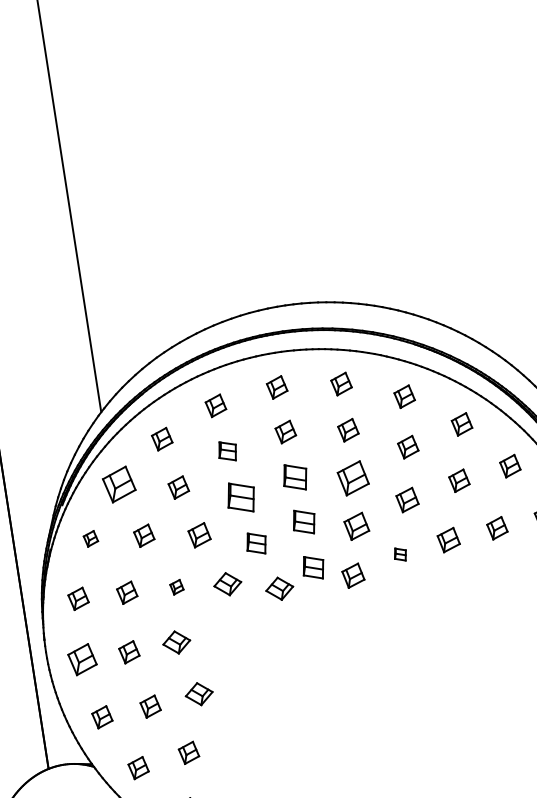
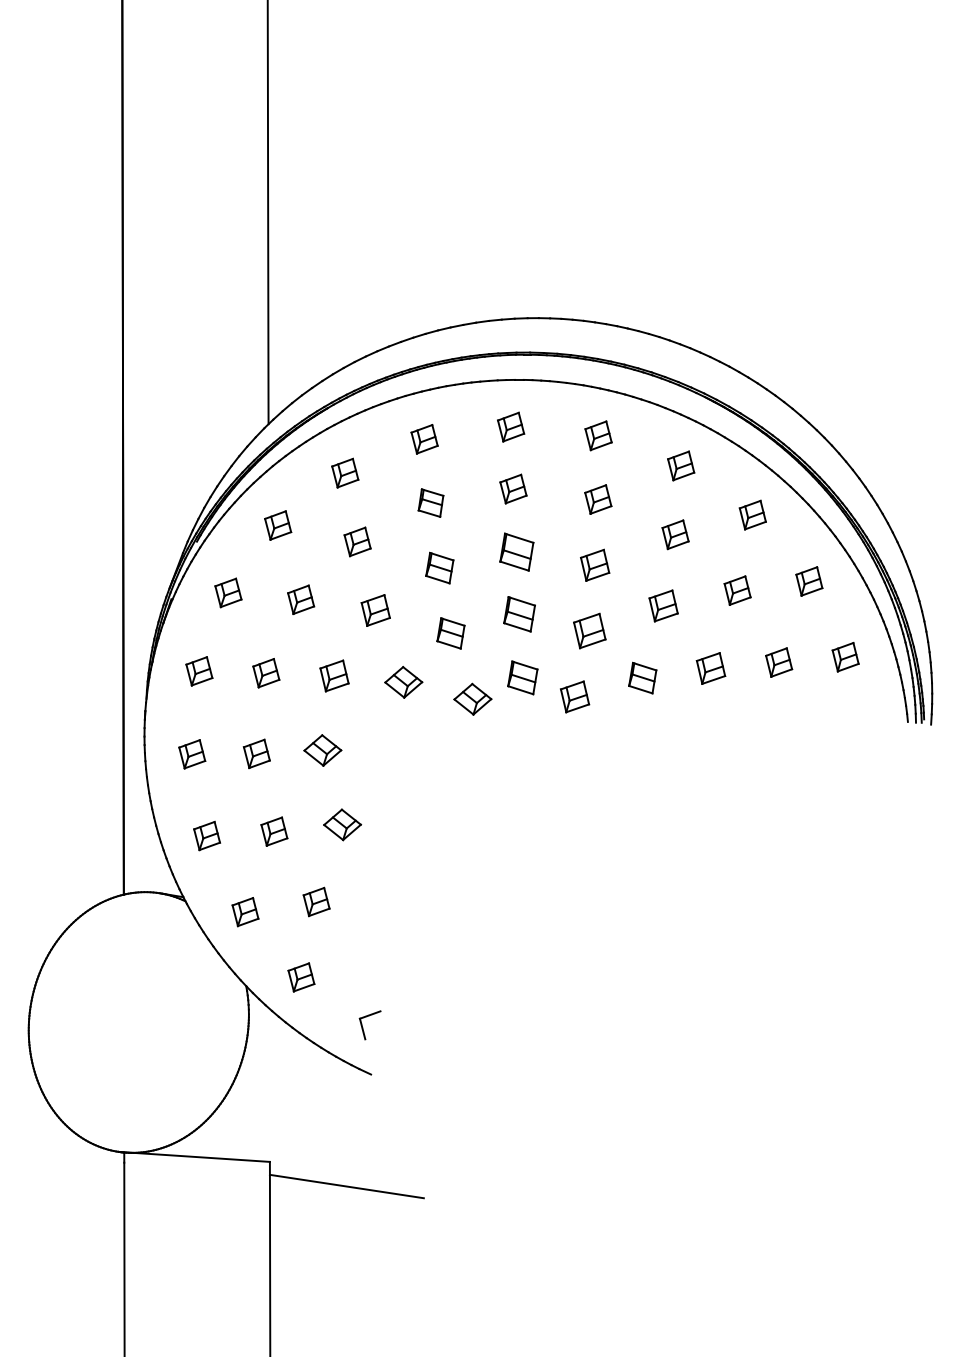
part: (353, 477) -> (595, 564), size x0.71
part: (119, 484) -> (278, 525), size x0.62
part: (240, 497) -> (439, 567), size x0.71
part: (90, 538) -> (228, 592), size x1.43
part: (400, 554) -> (642, 677), size x1.67
part: (176, 586) -> (334, 675), size x1.67
part: (82, 659) -> (192, 754), size x0.71

